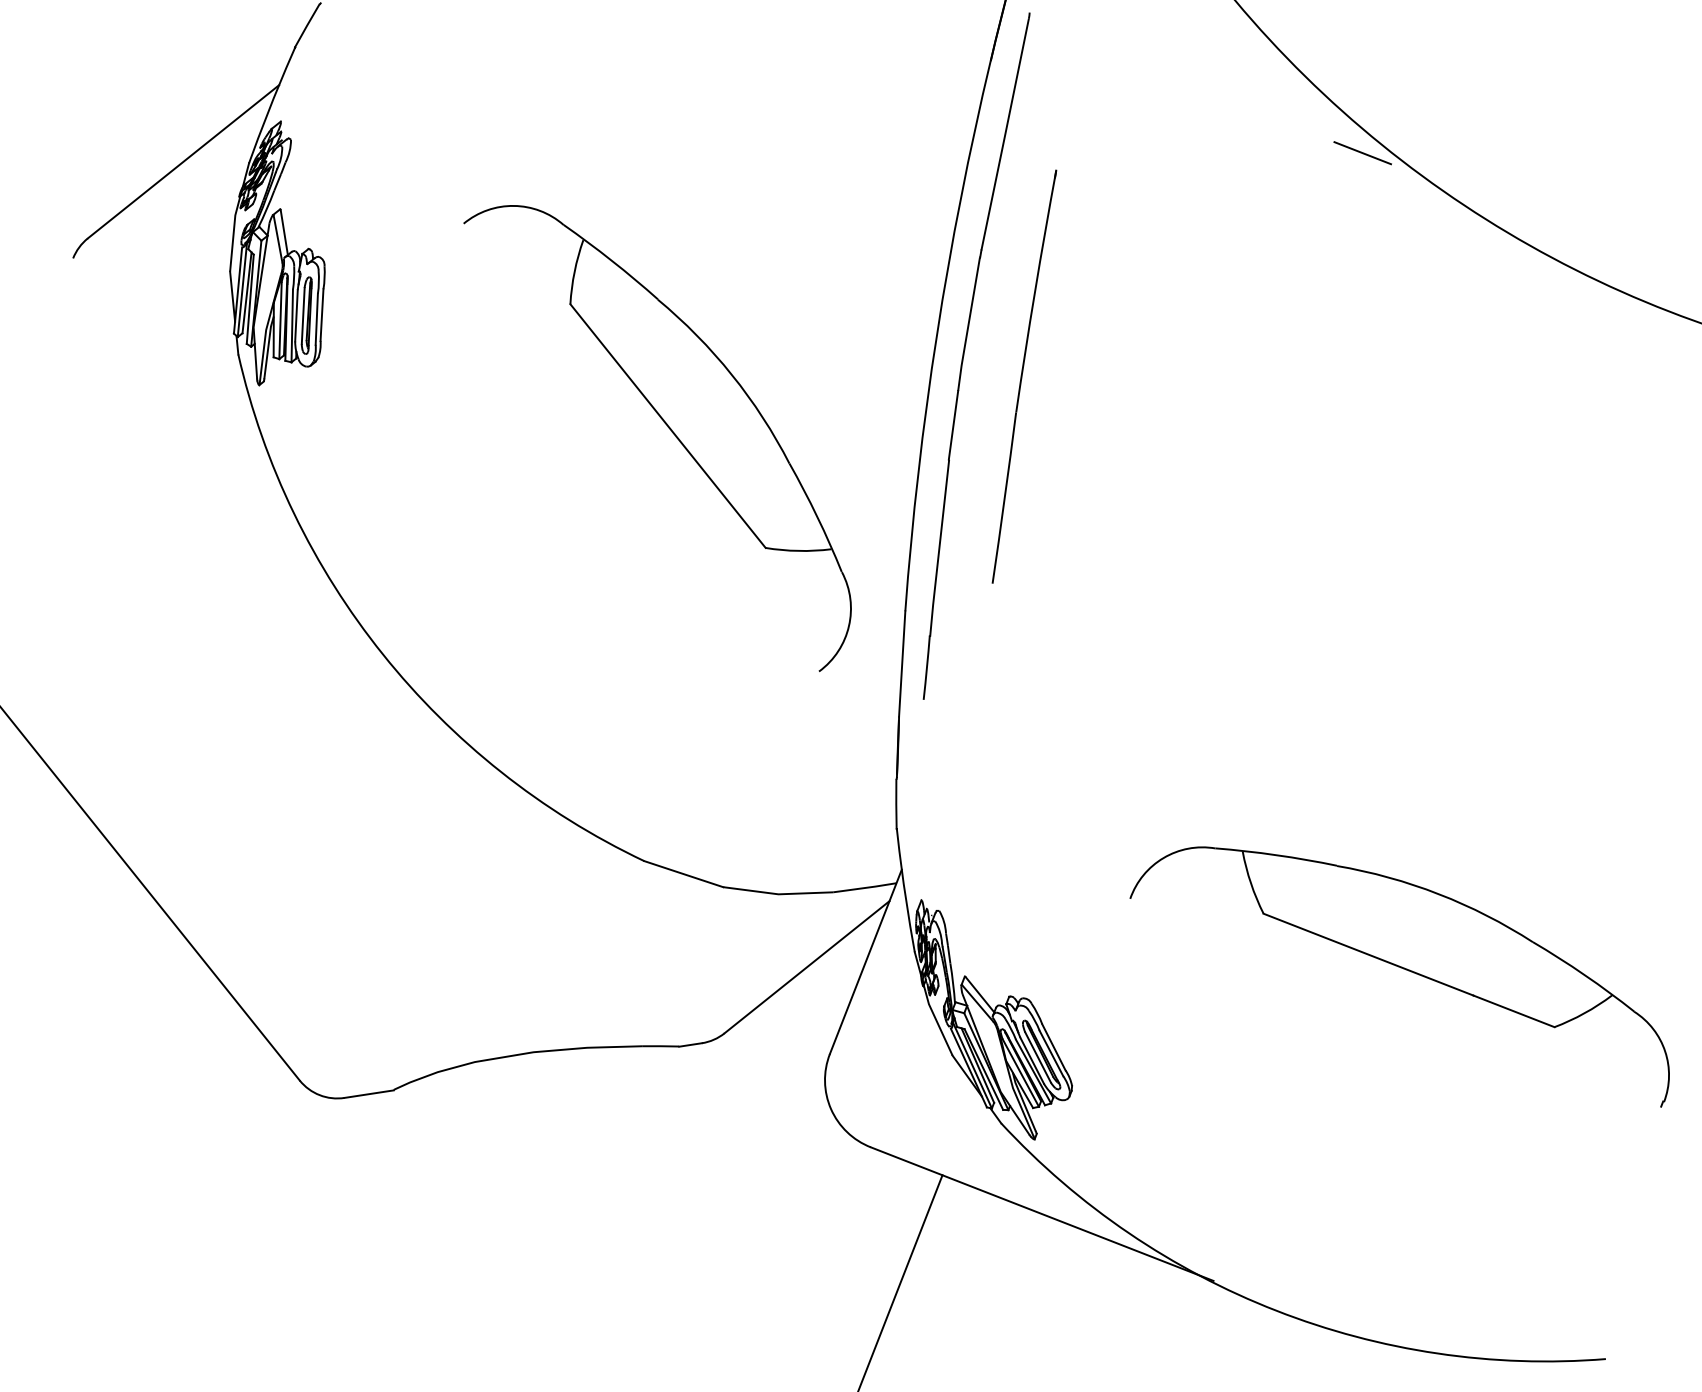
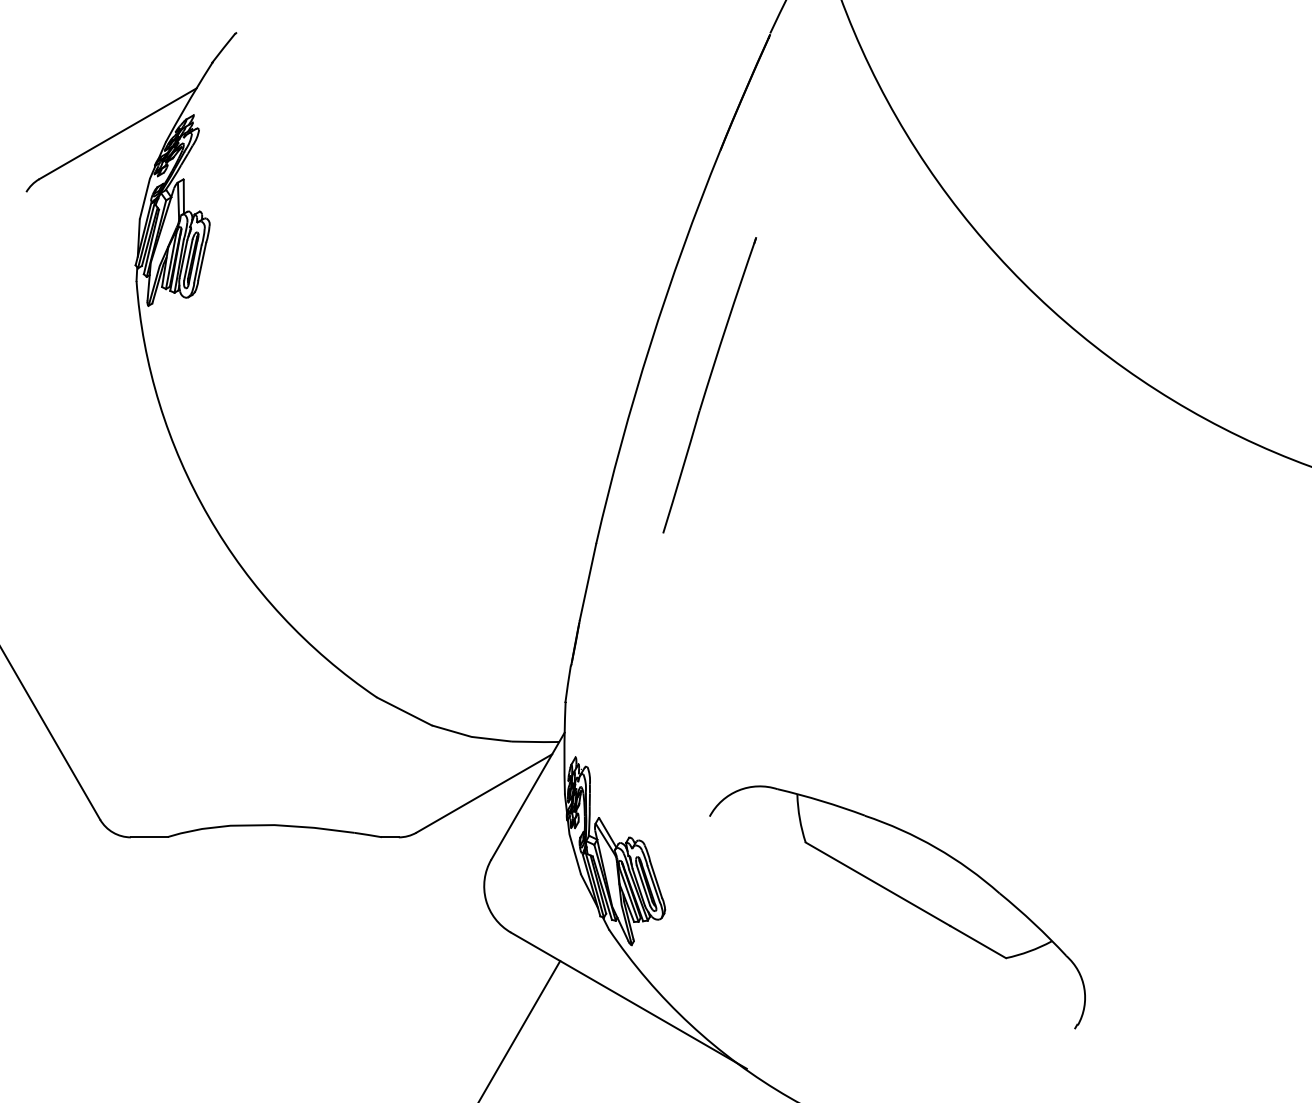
line: (1362, 153) -> (982, 259), removed
part: (965, 351) -> (669, 360), removed
part: (670, 432) -> (444, 386), removed
part: (1404, 970) -> (902, 899), moved

